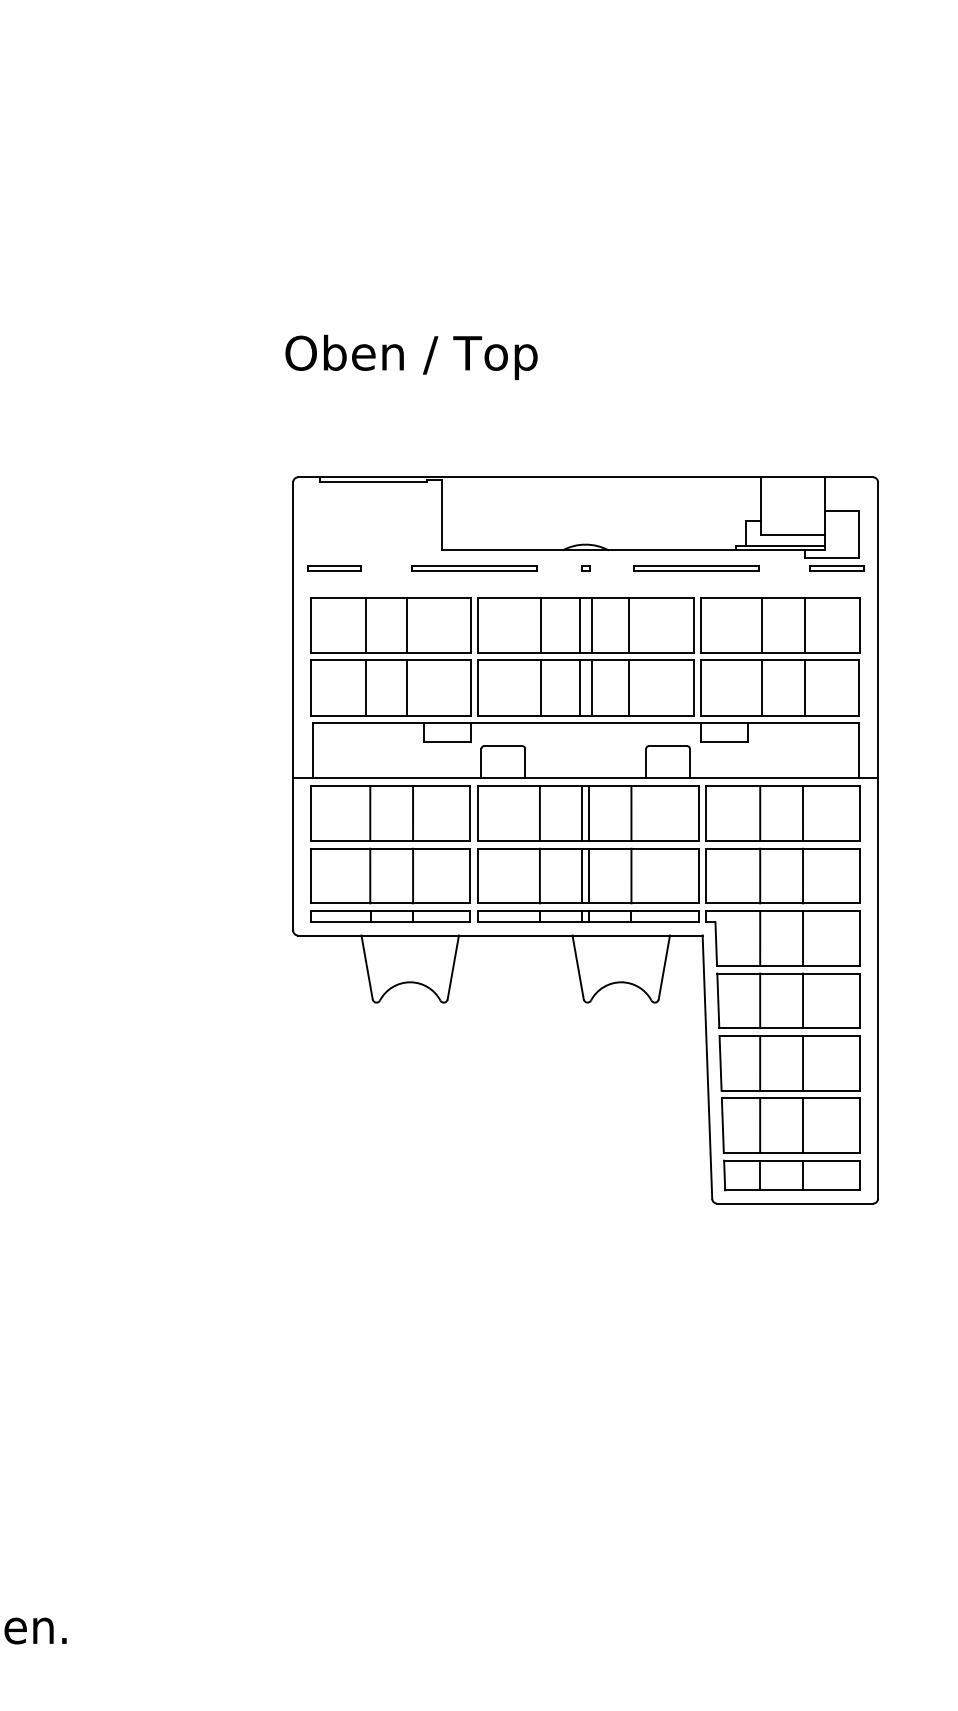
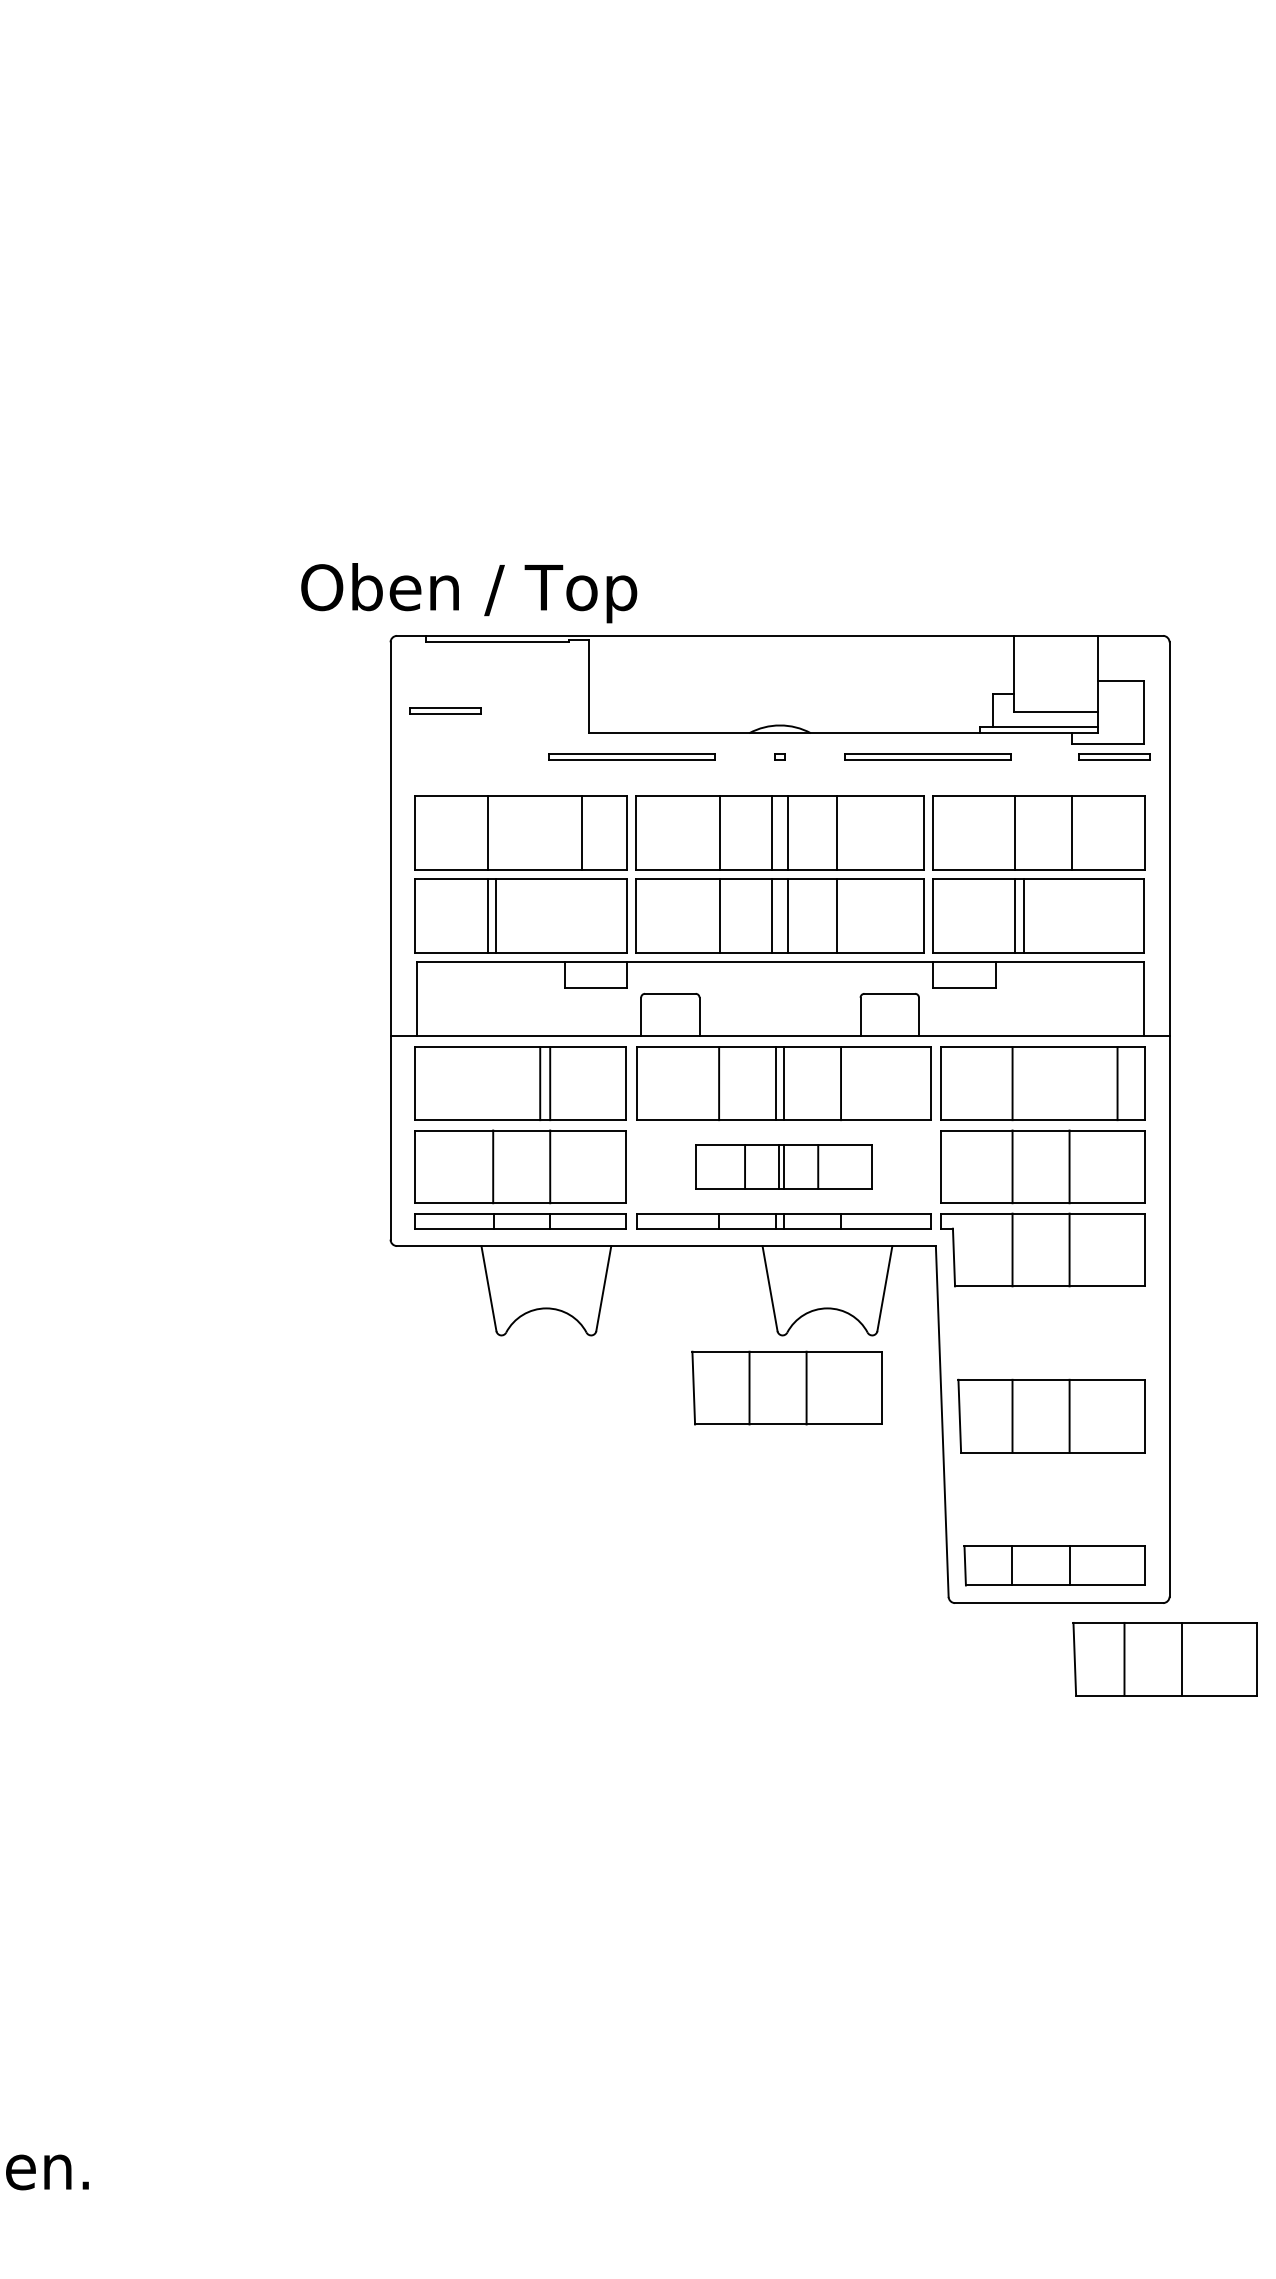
text: (411, 357) -> (469, 593), moved
part: (334, 567) -> (445, 710), moved
line: (407, 625) -> (582, 833), moved
line: (407, 688) -> (496, 916), moved
line: (805, 688) -> (1024, 916), moved
line: (370, 813) -> (540, 1083), moved
line: (802, 813) -> (1117, 1083), moved
part: (588, 875) -> (783, 1166), size x0.6
part: (787, 1000) -> (786, 1387), moved
part: (790, 1125) -> (1164, 1659), moved

